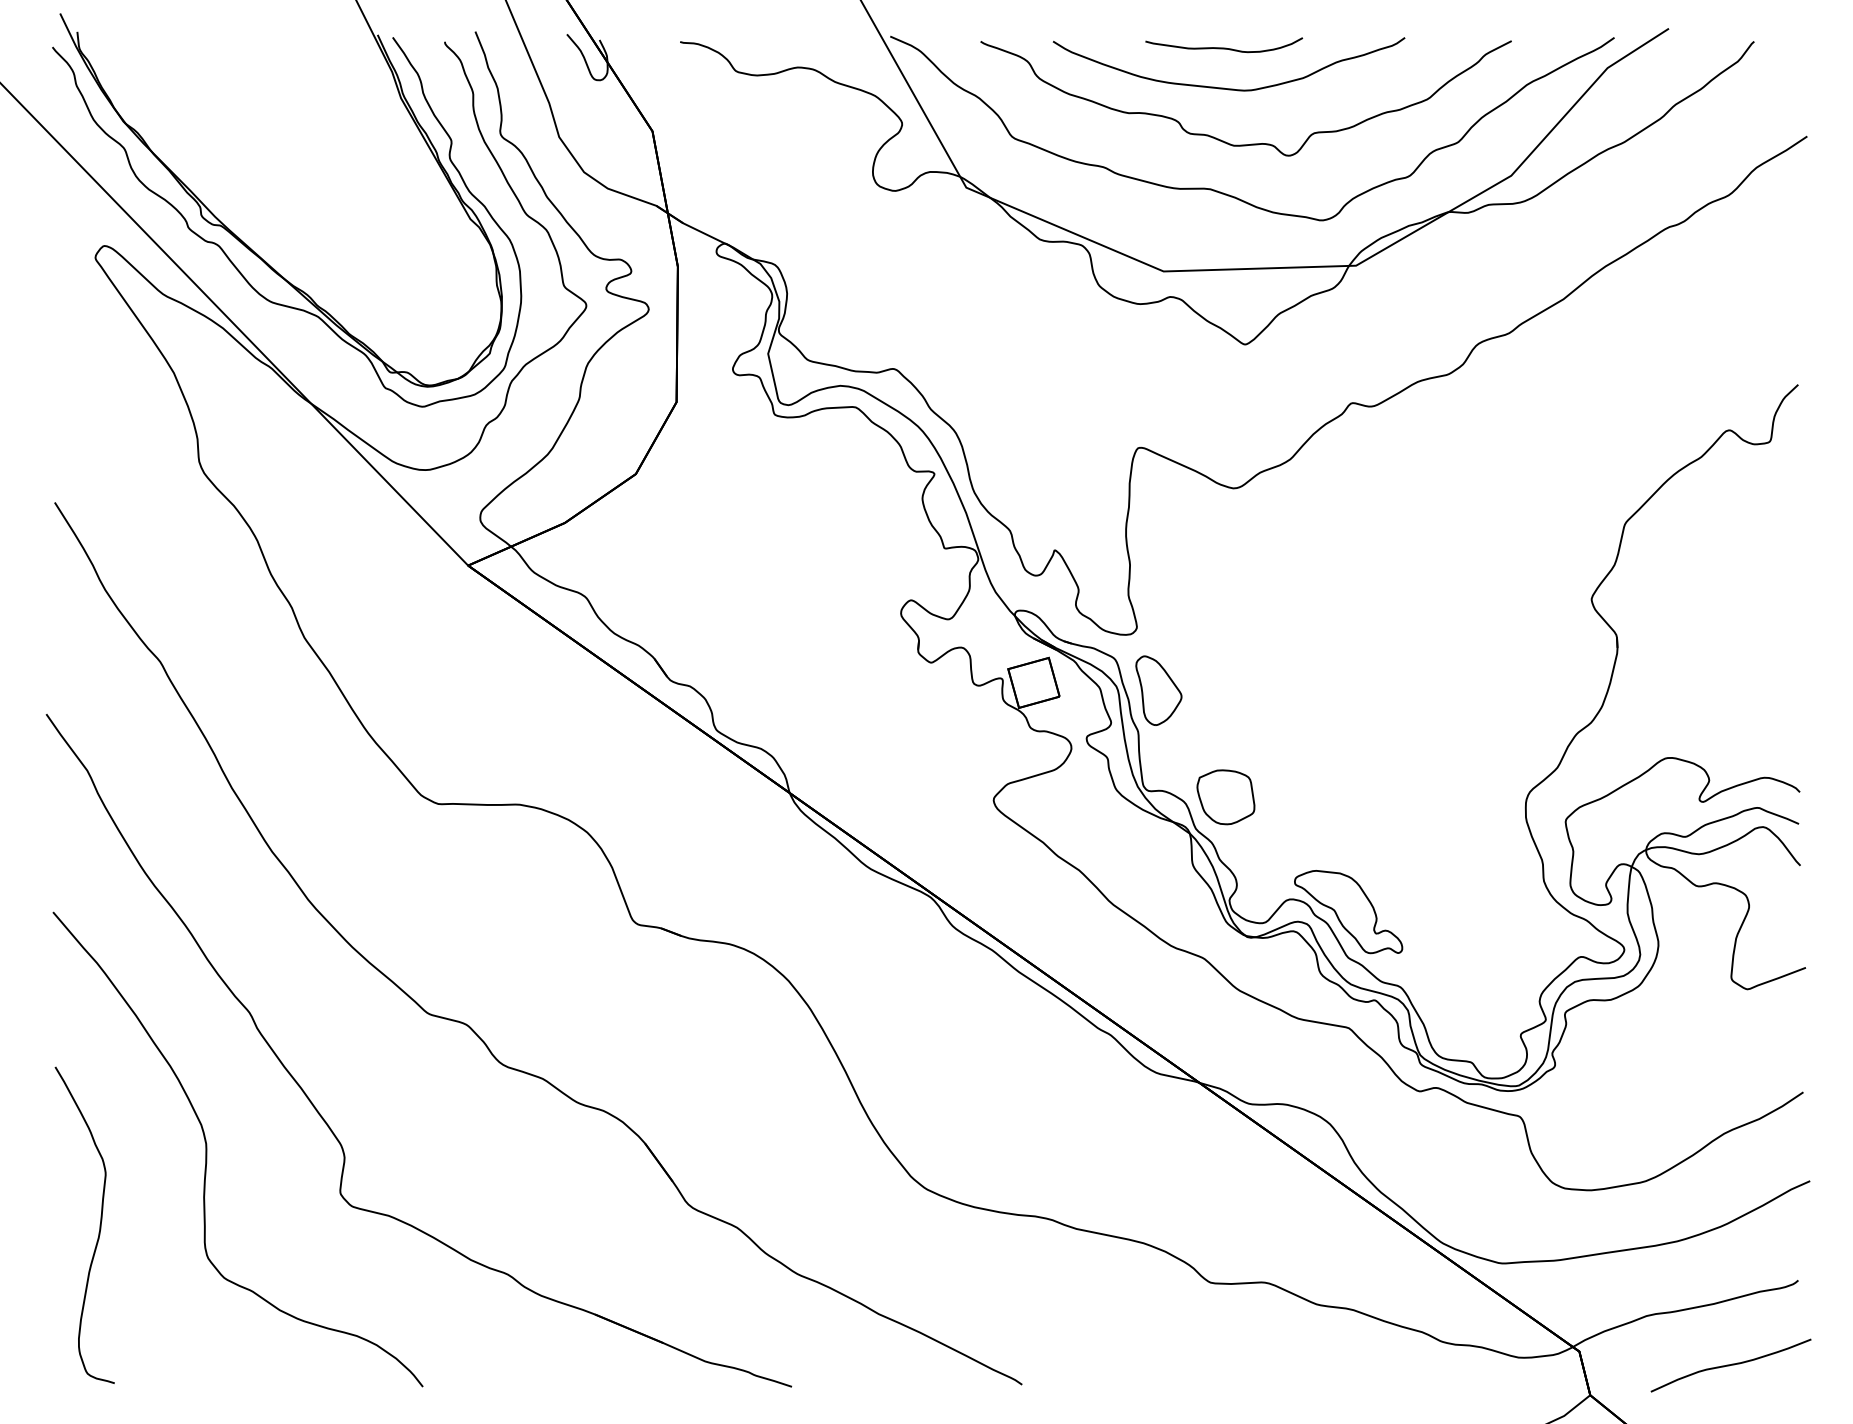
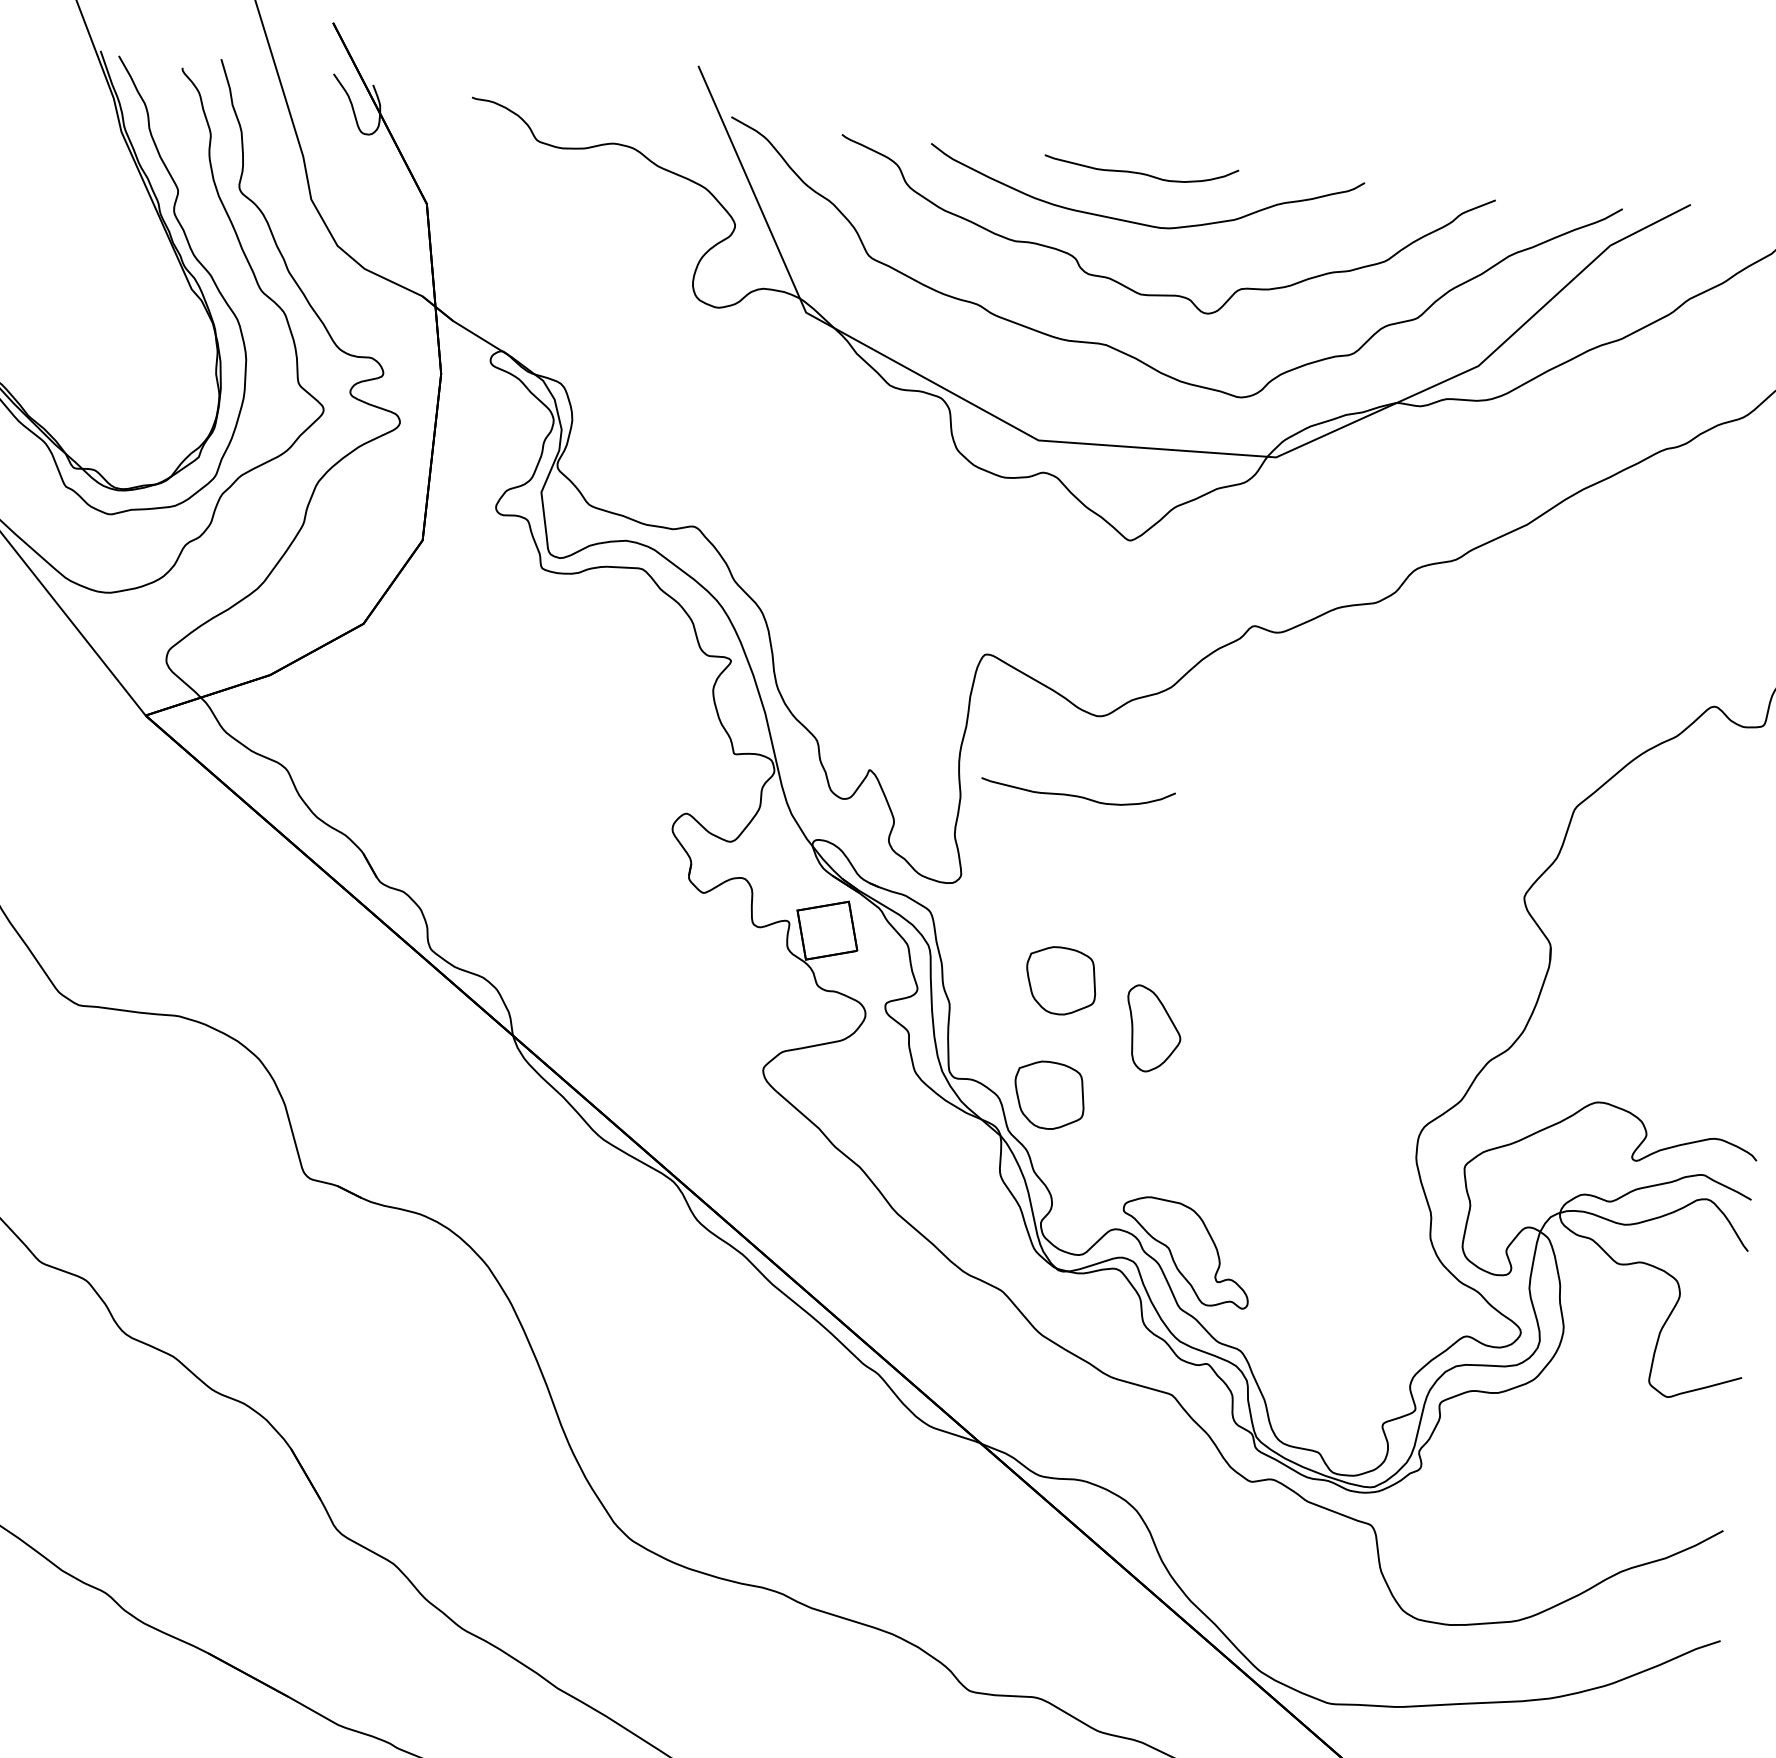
curve: (1224, 553) -> (1078, 795), added
part: (1158, 690) -> (1152, 1029), moved
part: (1225, 704) -> (1060, 981), added

